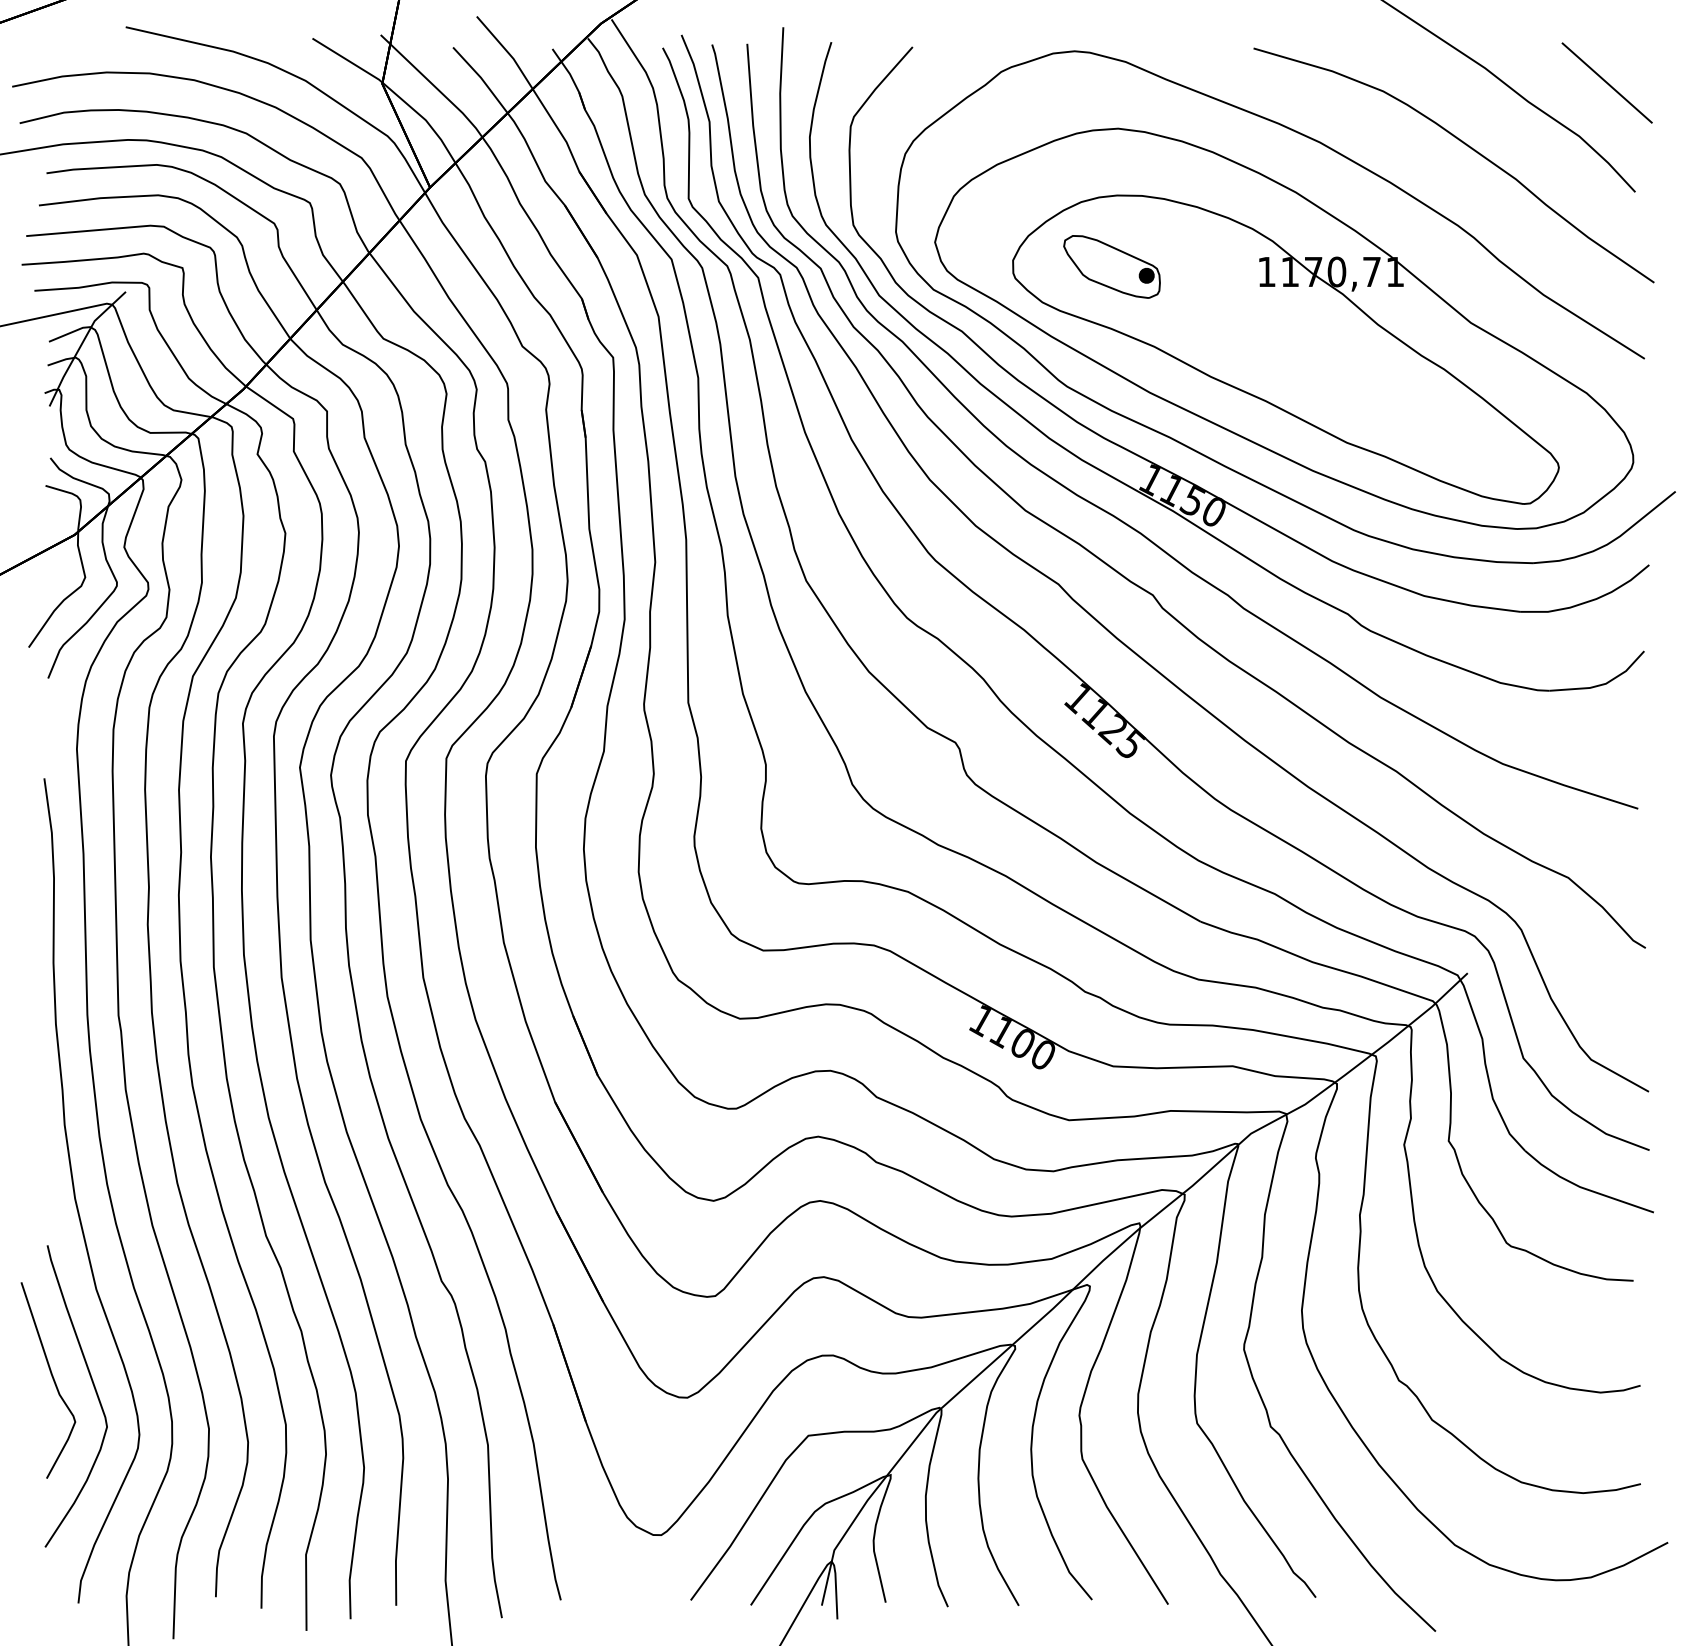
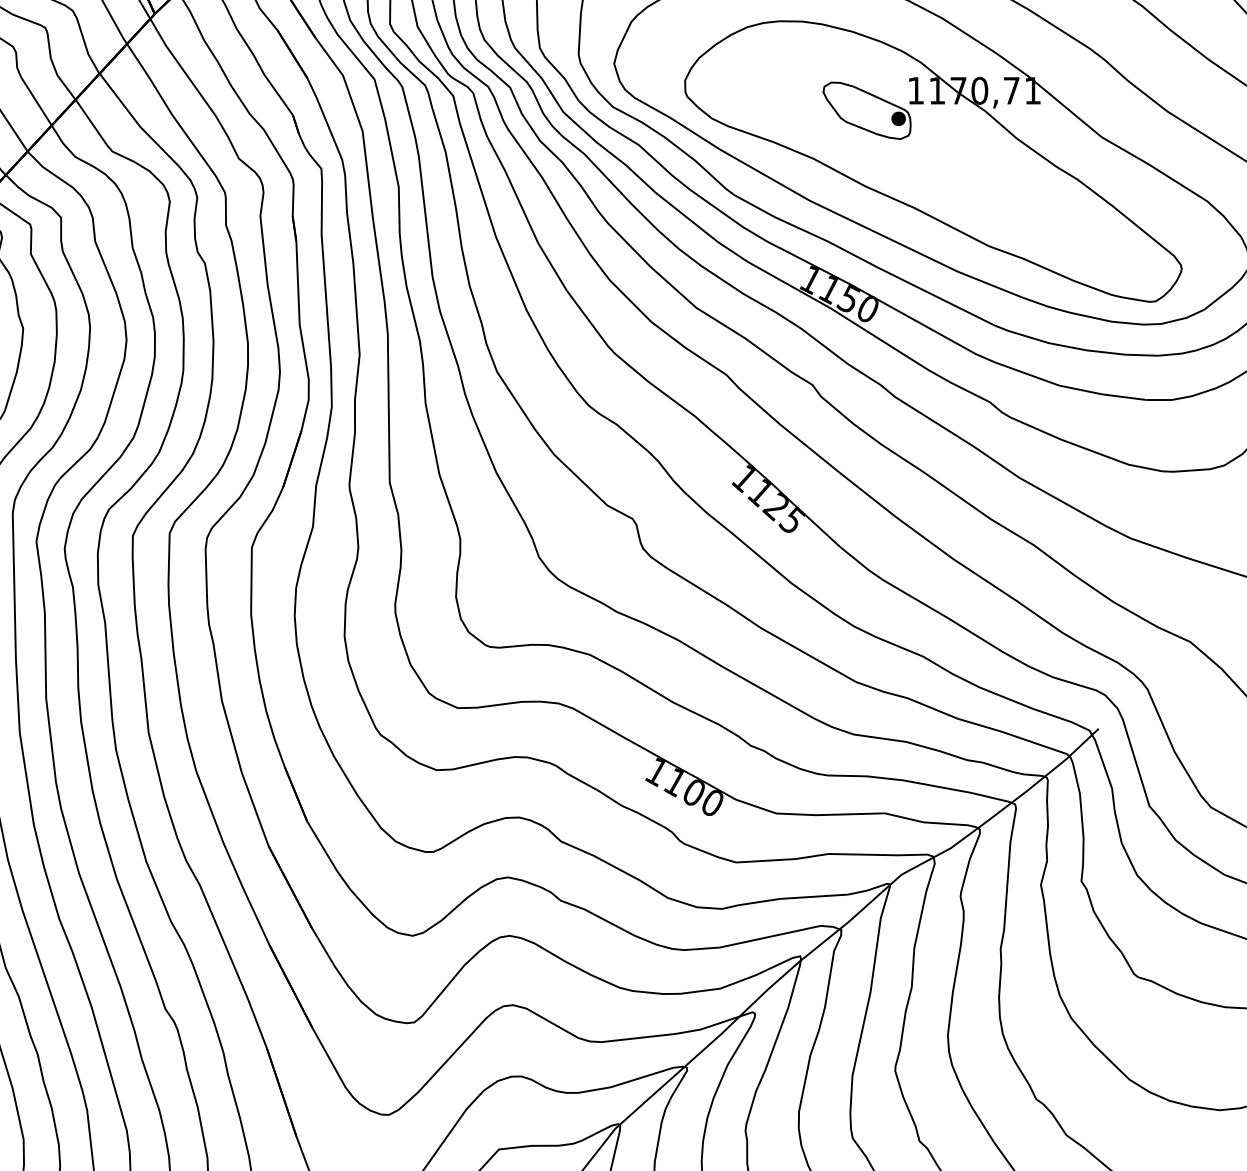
part: (1111, 266) -> (866, 110), moved

